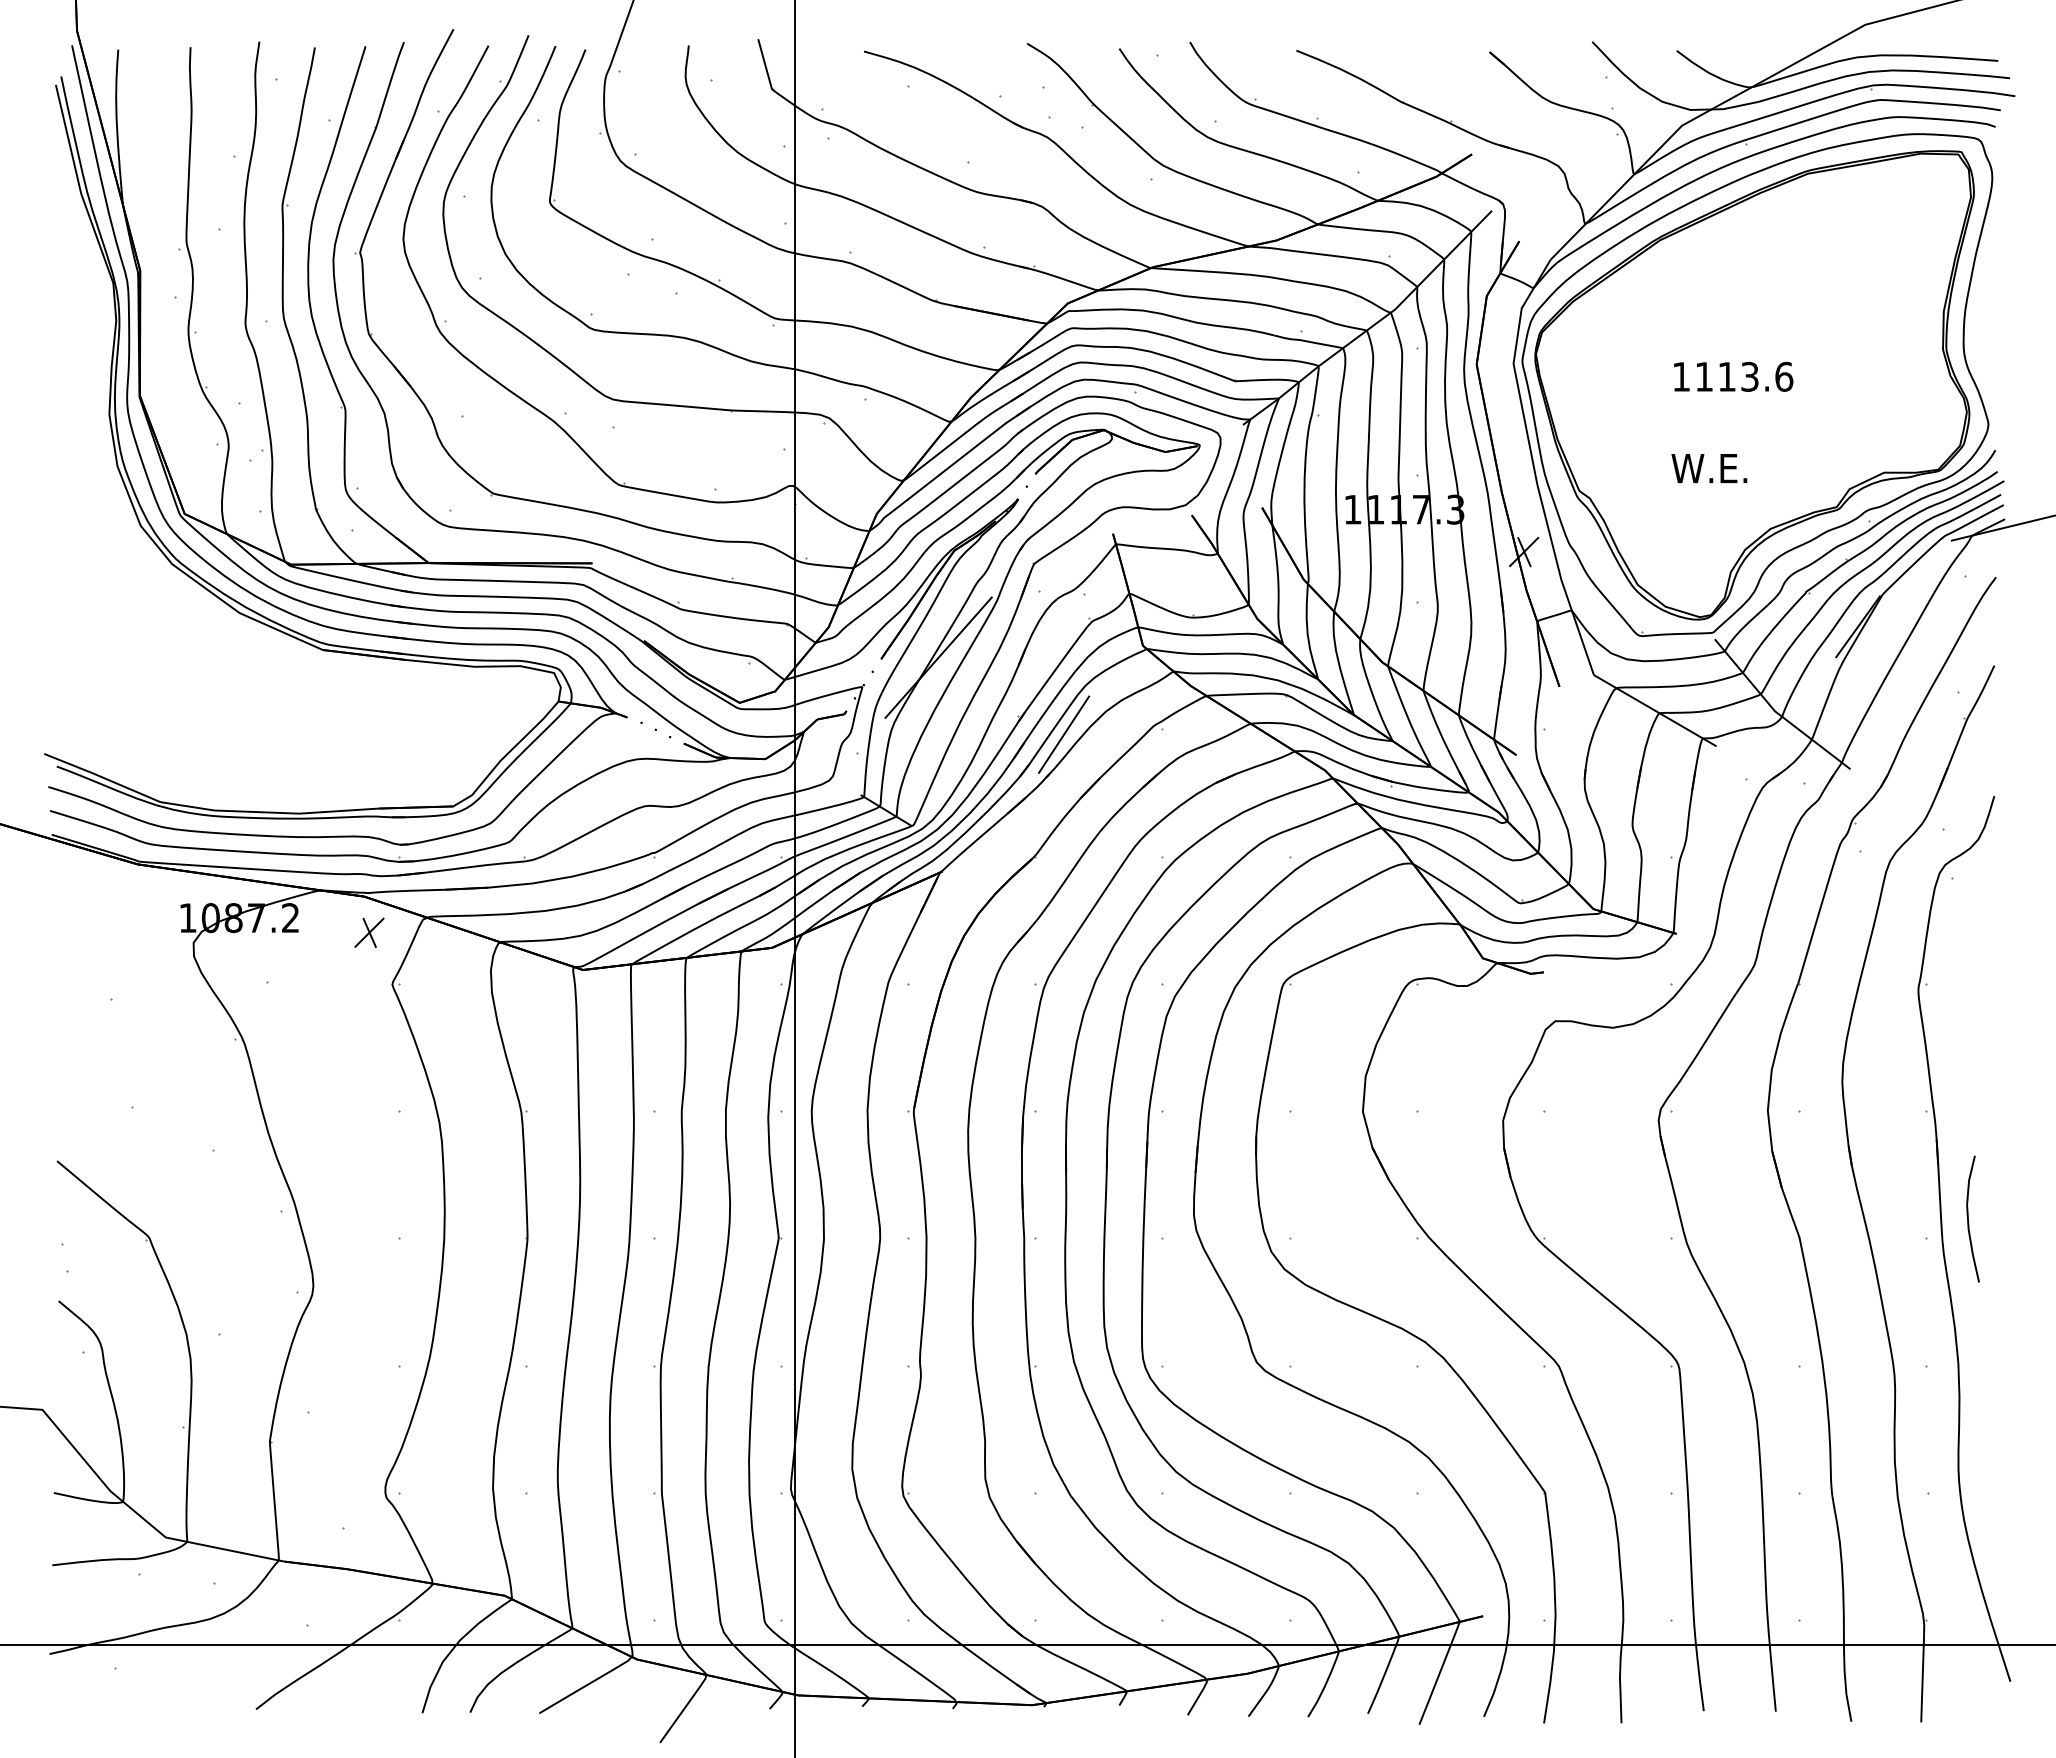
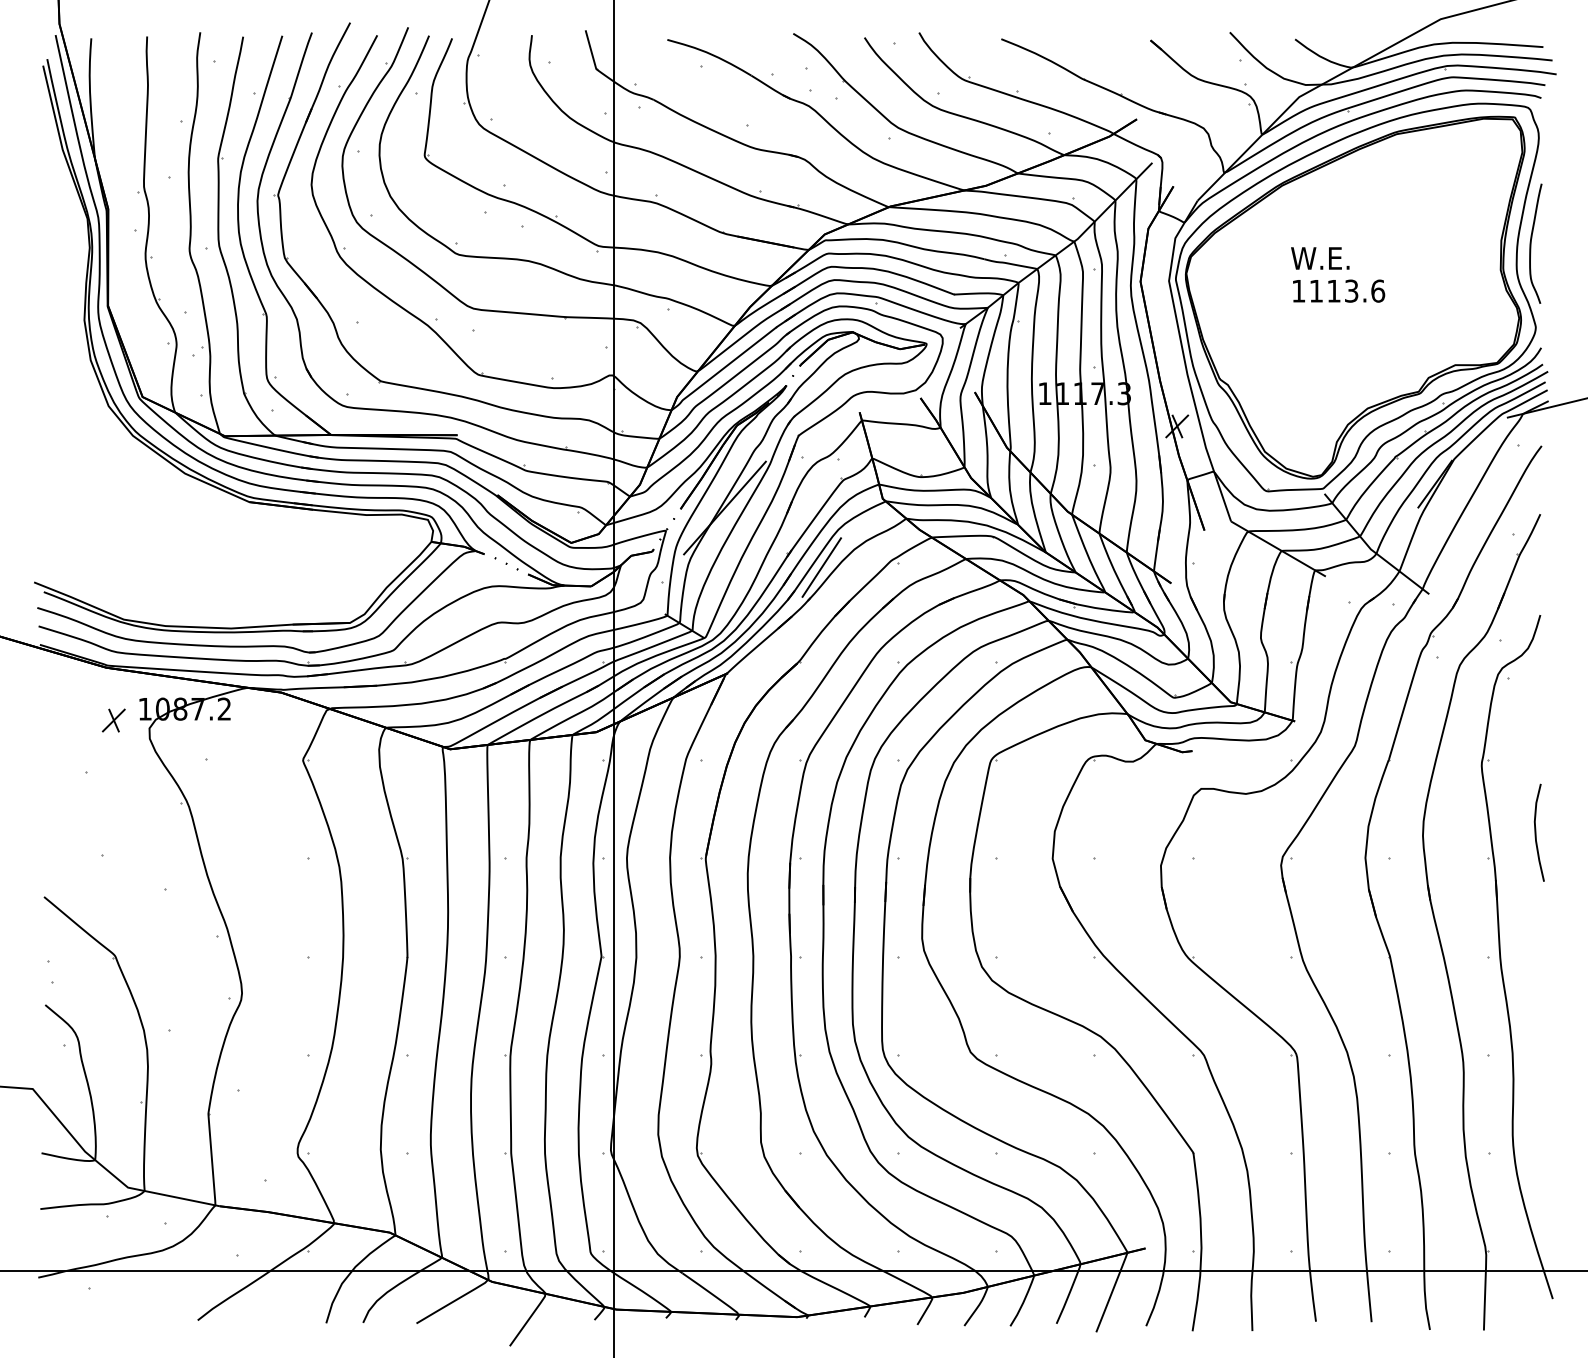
curve: (1982, 315) -> (1531, 243), added
text: (1709, 468) -> (1320, 258), moved
part: (369, 932) -> (113, 720), moved
curve: (1968, 1218) -> (1535, 832), moved

